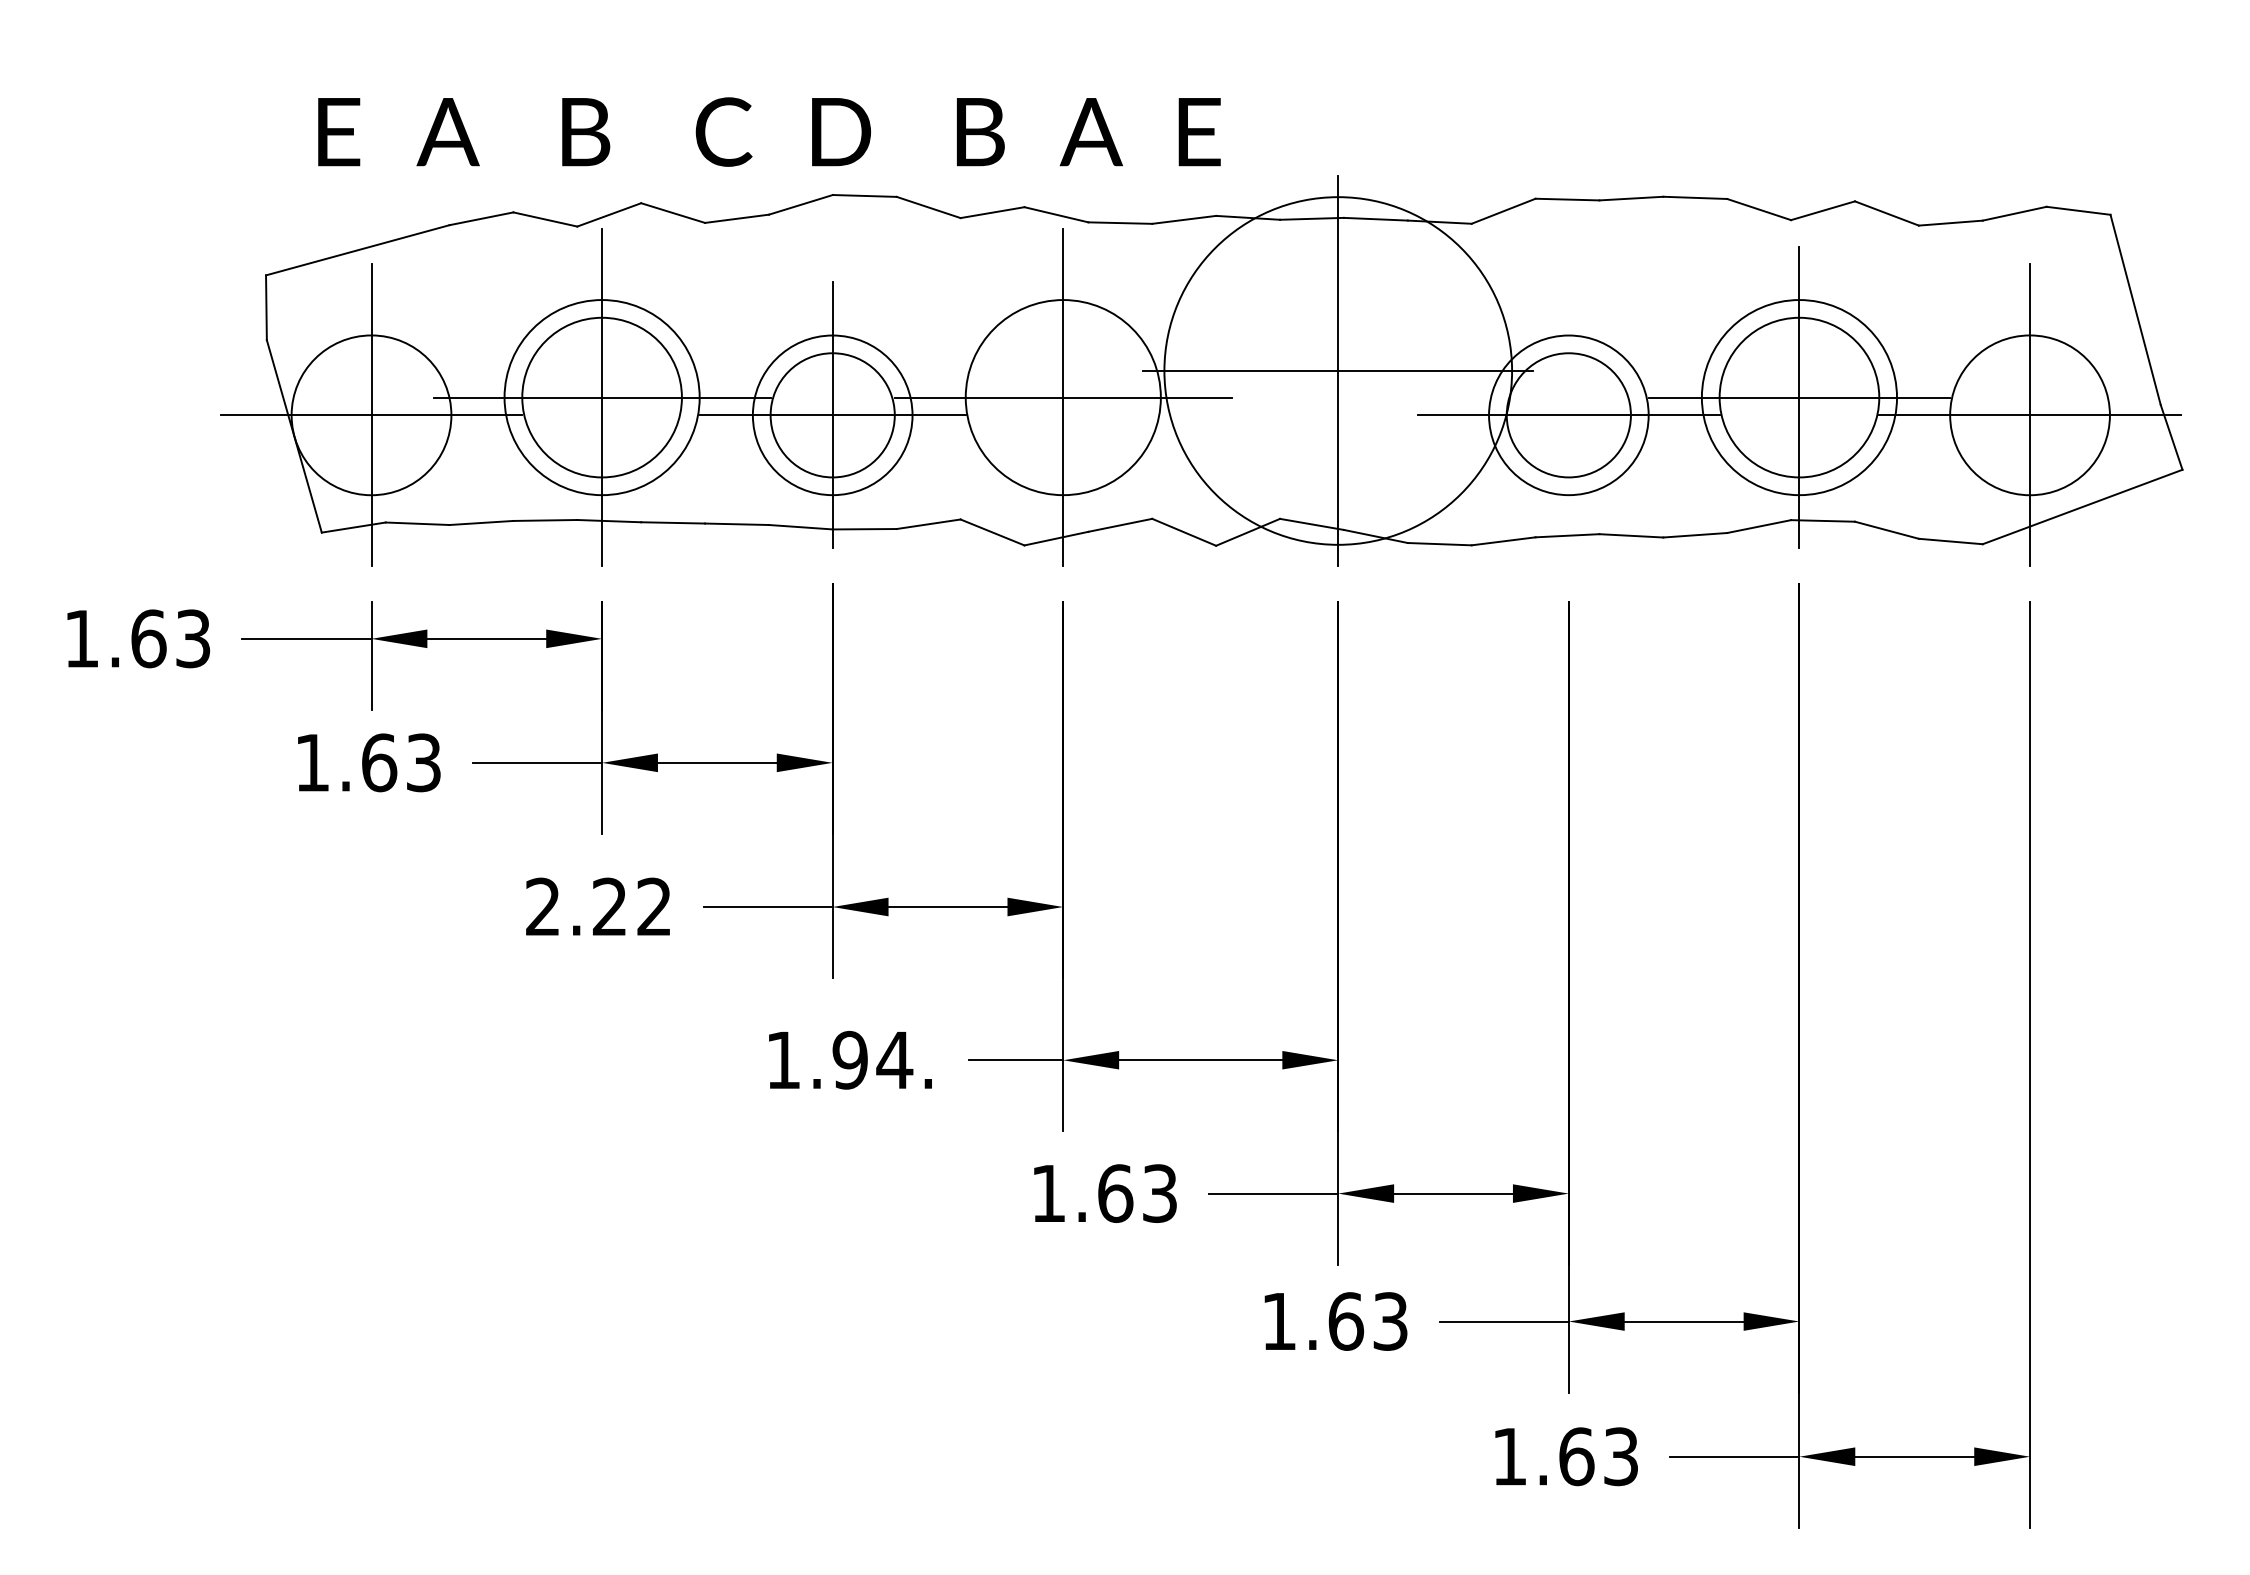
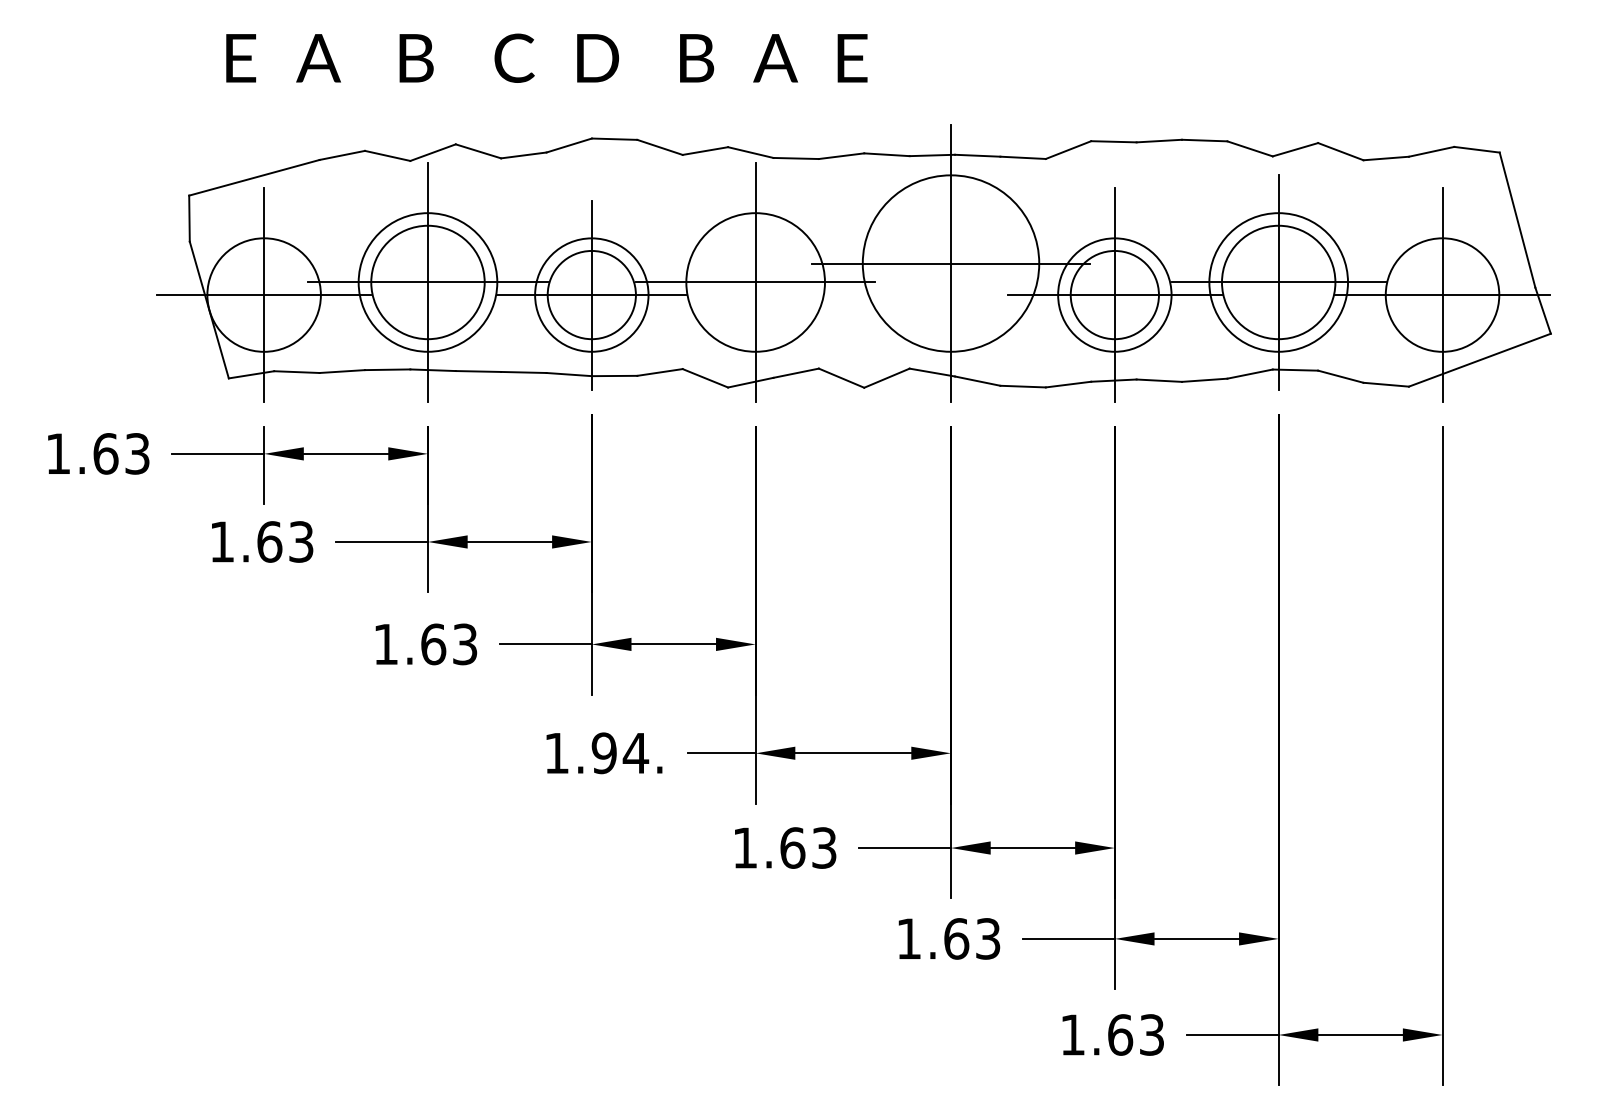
text: (769, 131) -> (546, 57), moved
circle: (1338, 370) -> (951, 263), size x0.71
line: (1568, 415) -> (1114, 295), added
text: (598, 906) -> (425, 644), 2.22 -> 1.63

